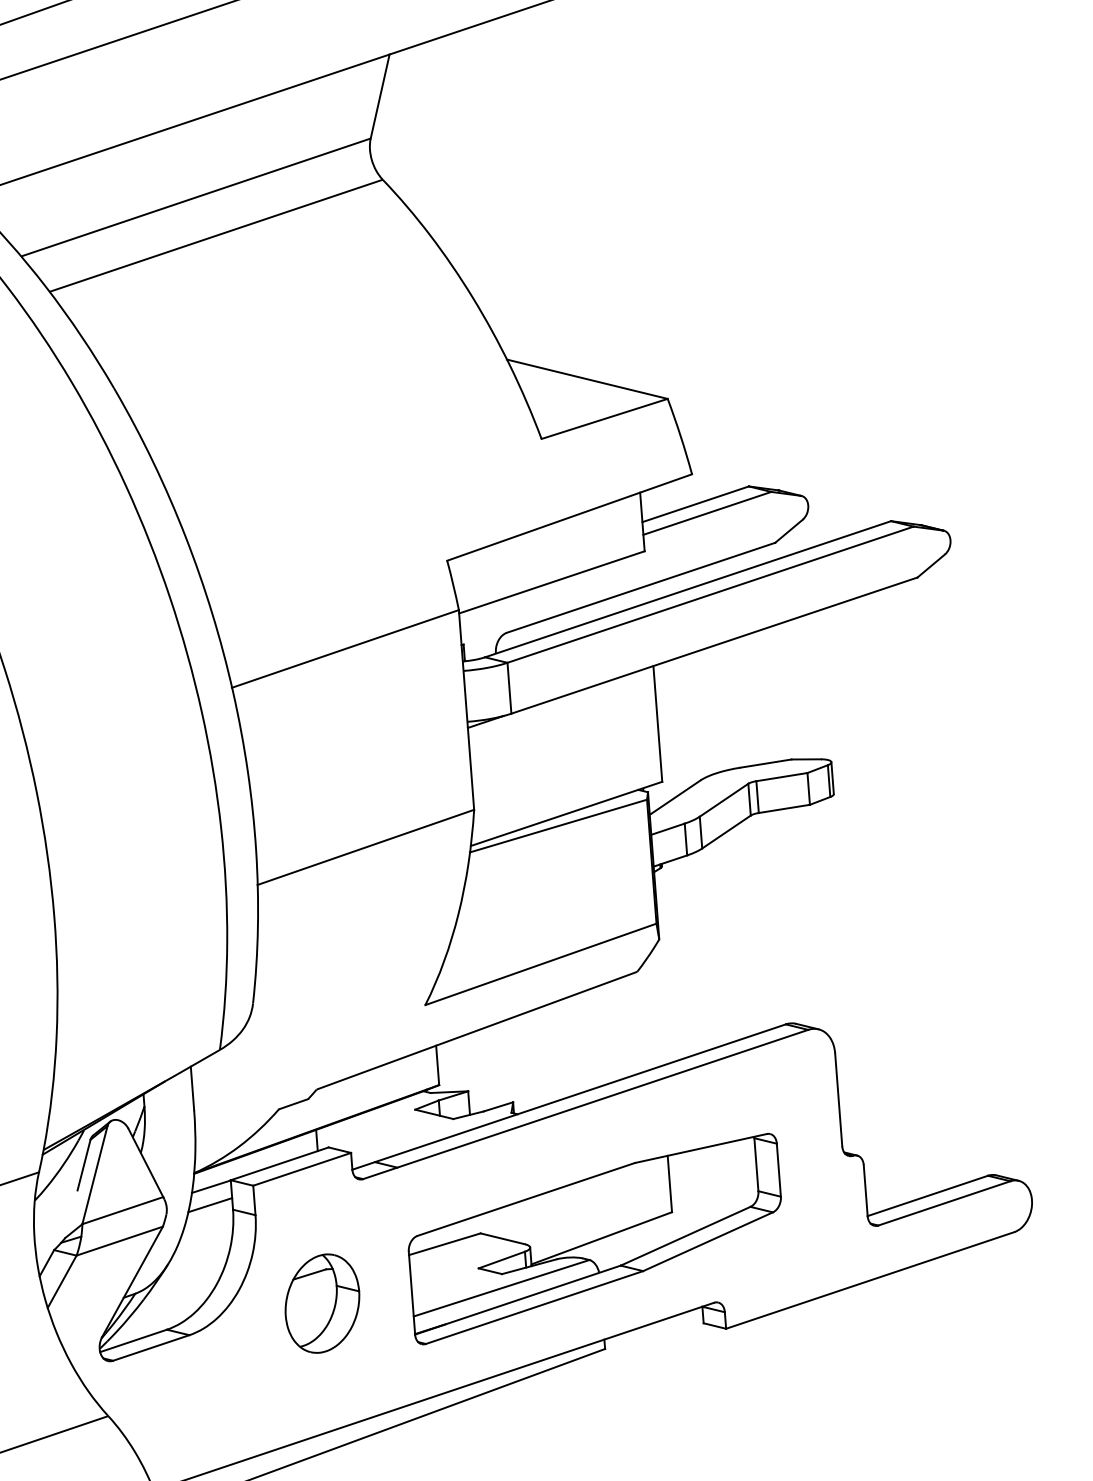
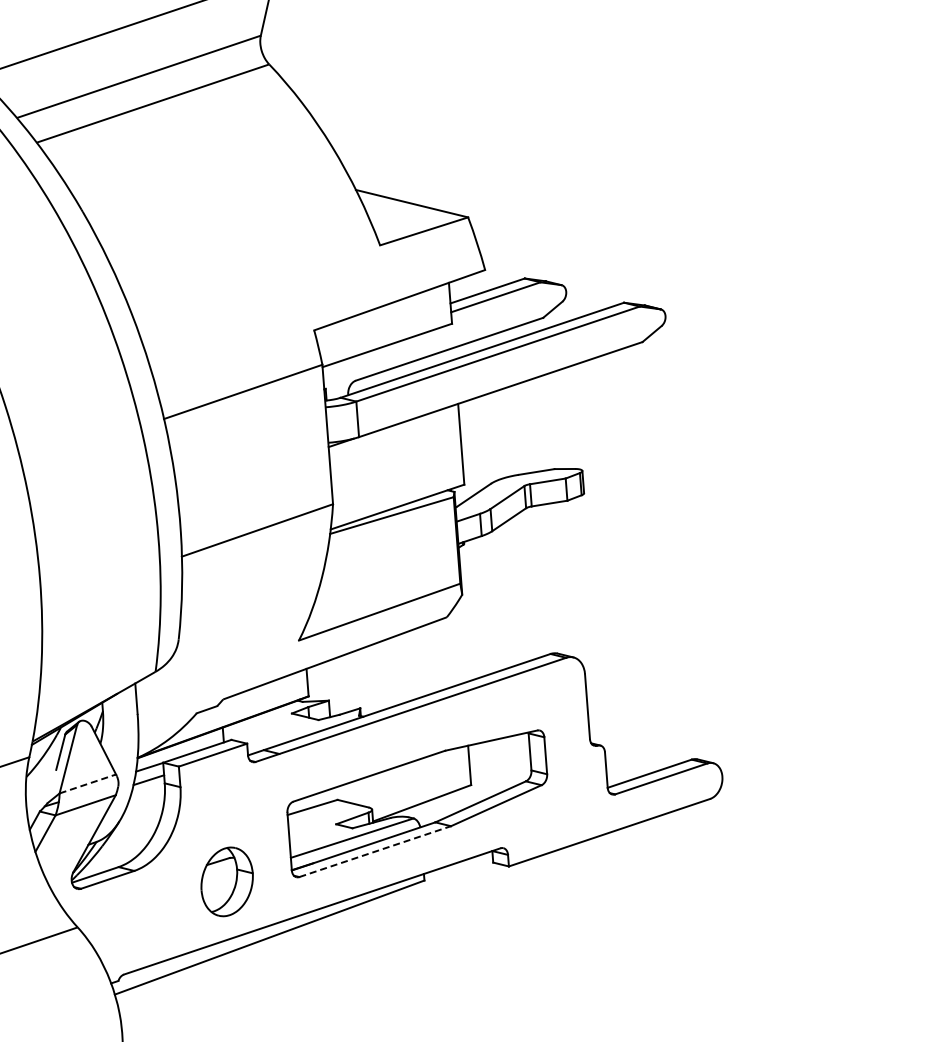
line: (122, 1209) -> (87, 783), solid -> dashed
part: (321, 1303) -> (226, 881), moved
line: (534, 1307) -> (375, 851), solid -> dashed

